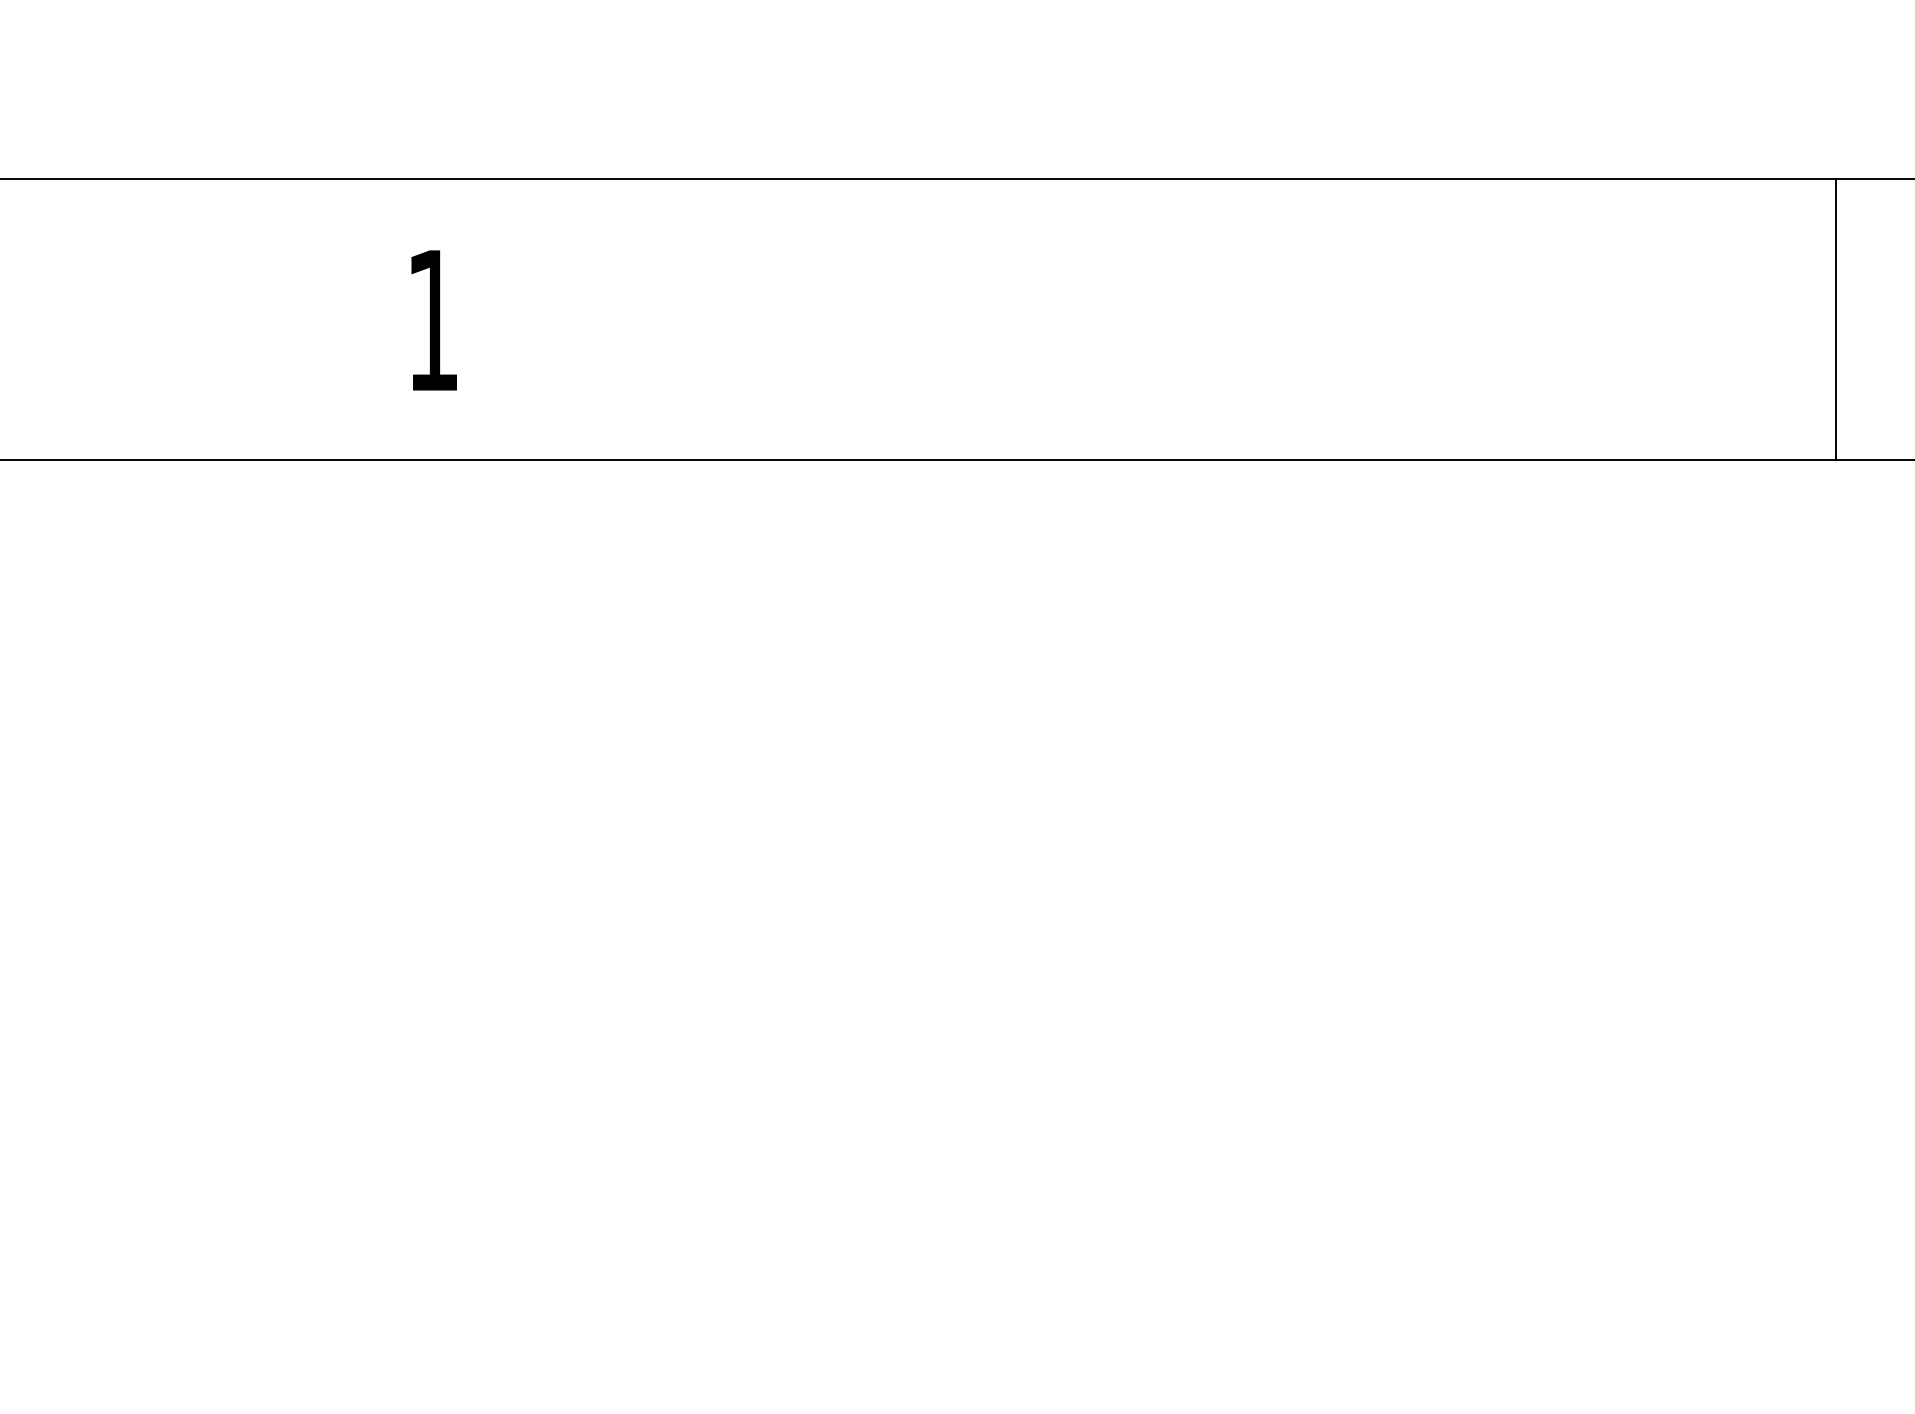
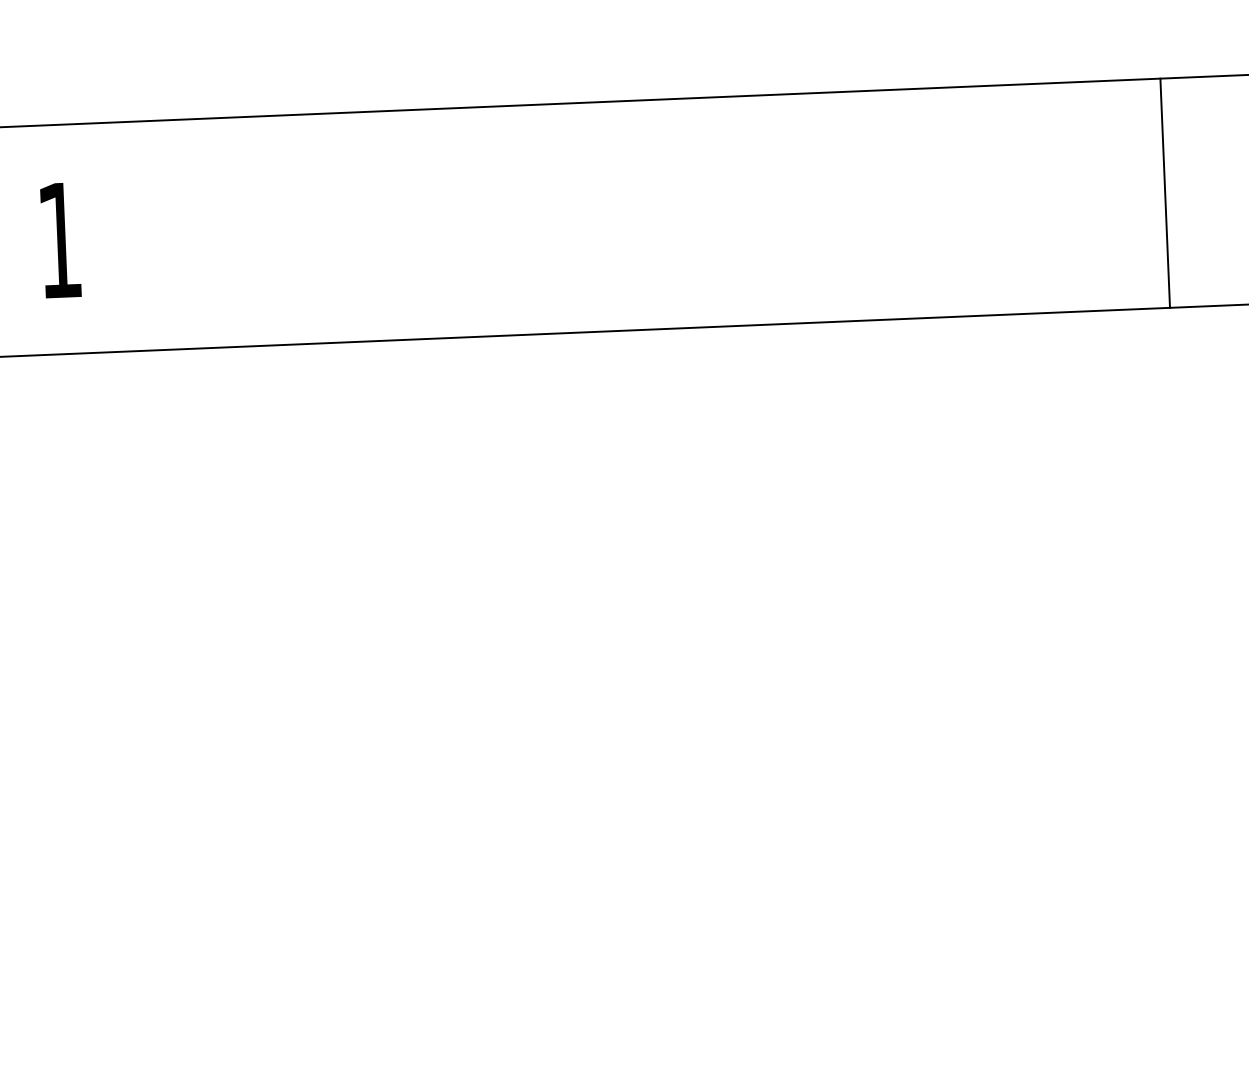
line: (1835, 319) -> (1164, 193), moved

